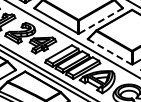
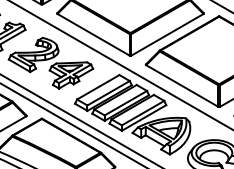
line: (101, 20) -> (168, 33), dashed -> solid
line: (110, 52) -> (183, 86), dashed -> solid

